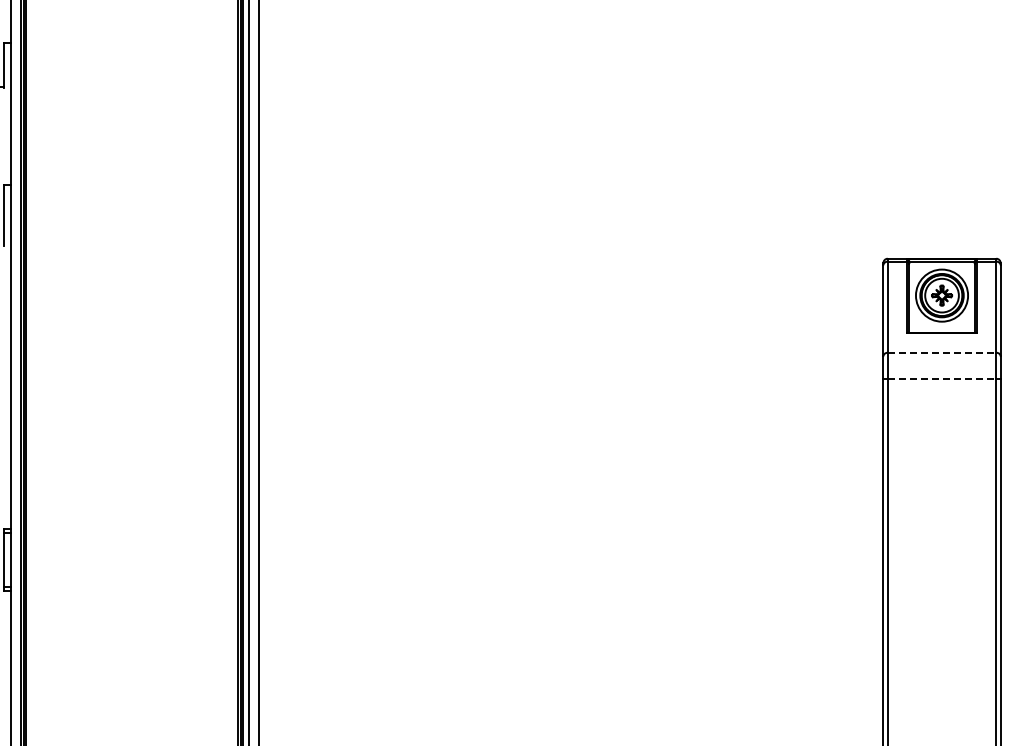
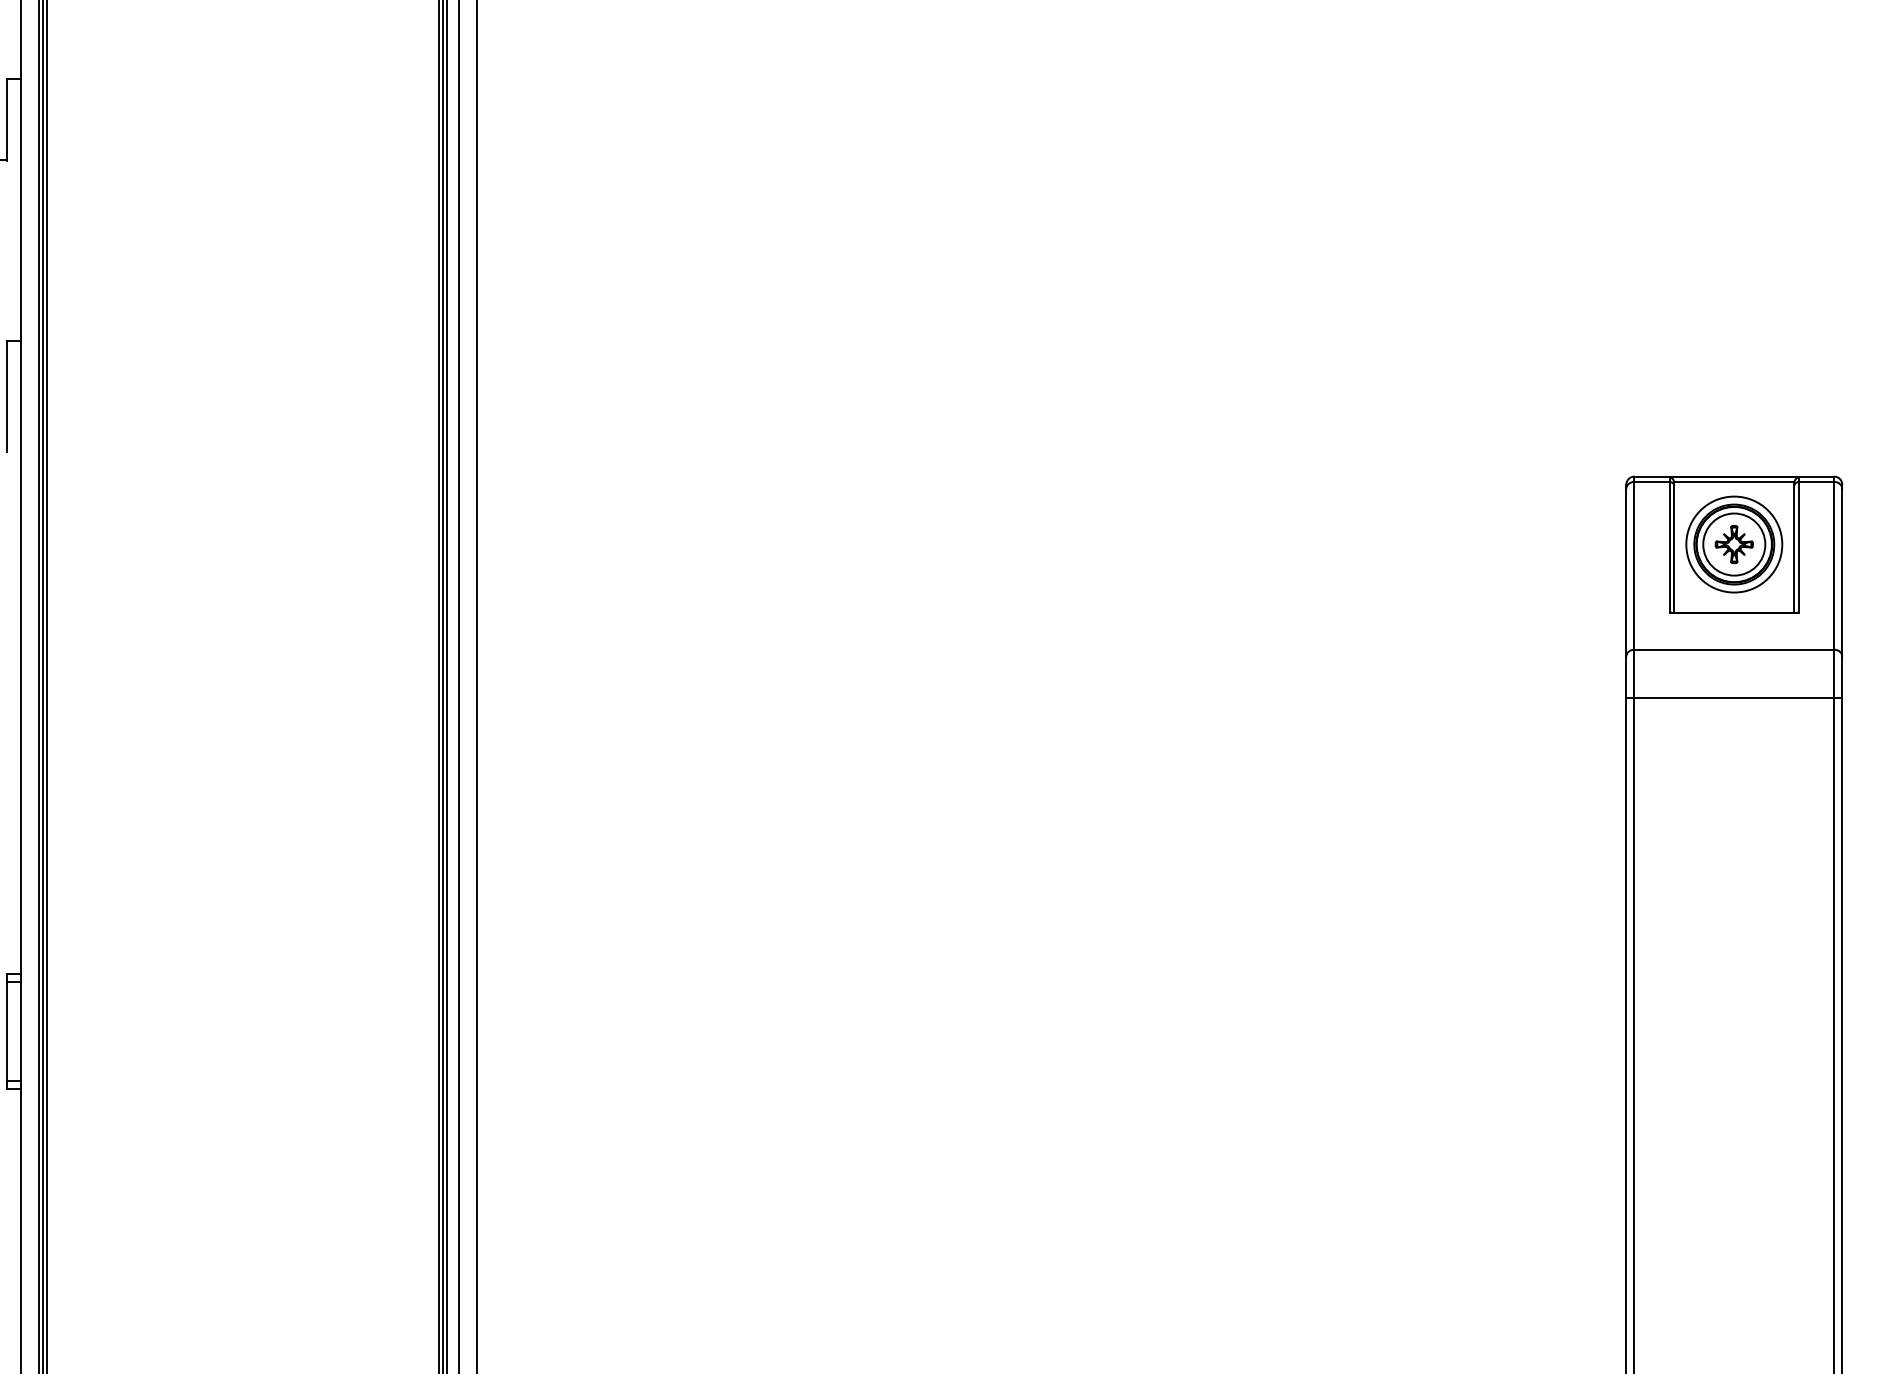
line: (942, 352) -> (1735, 649), dashed -> solid
line: (942, 379) -> (1735, 698), dashed -> solid

